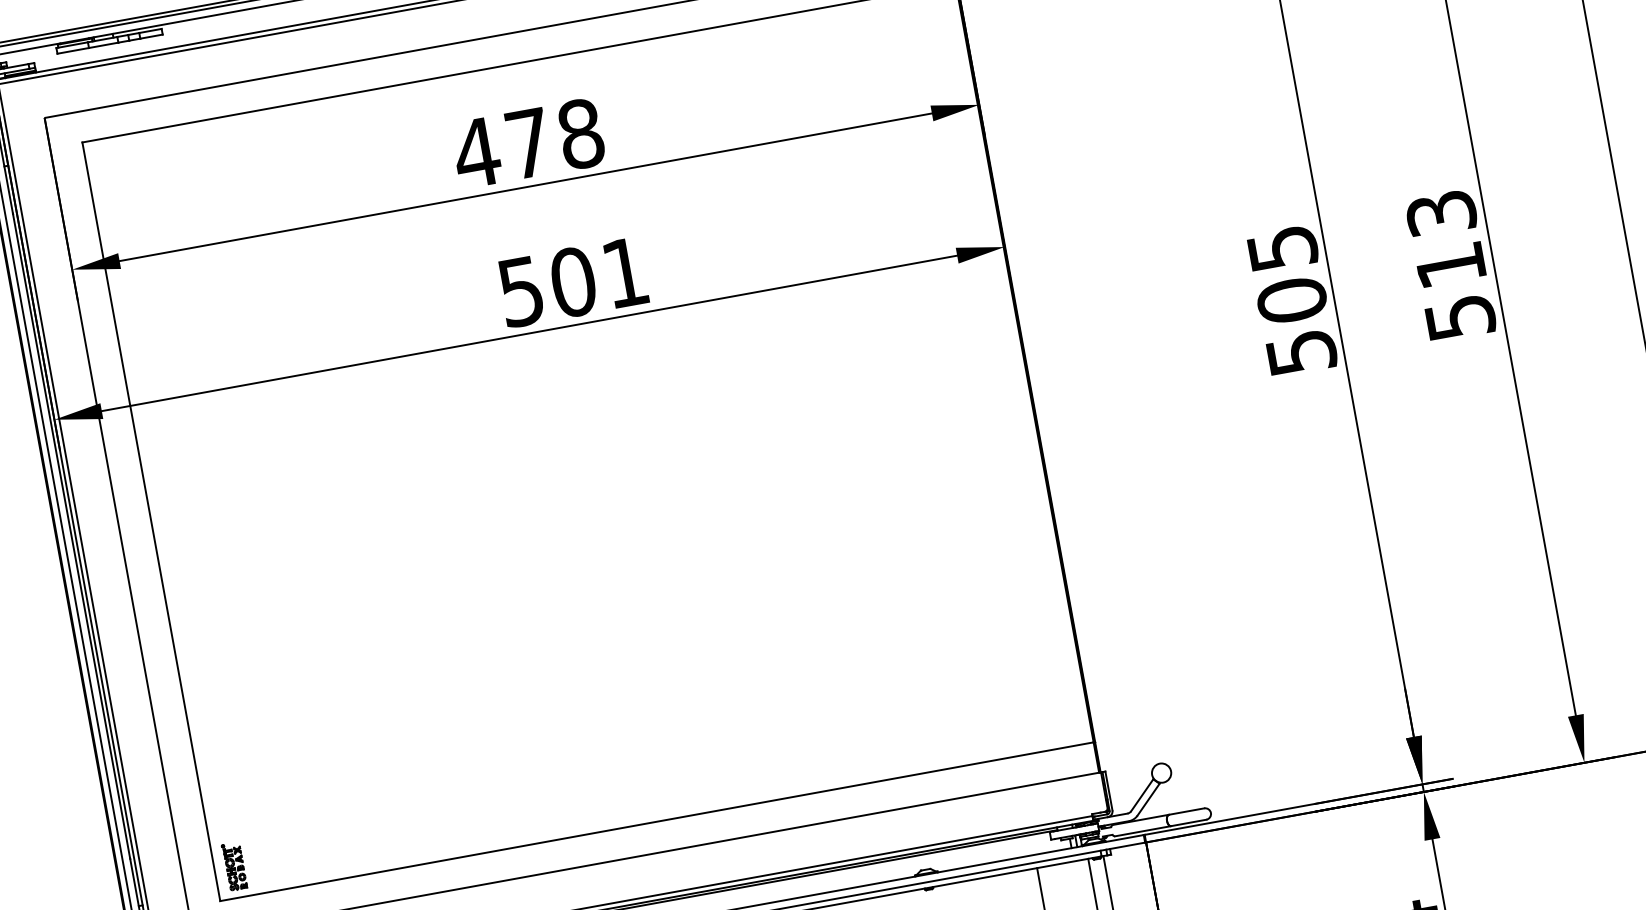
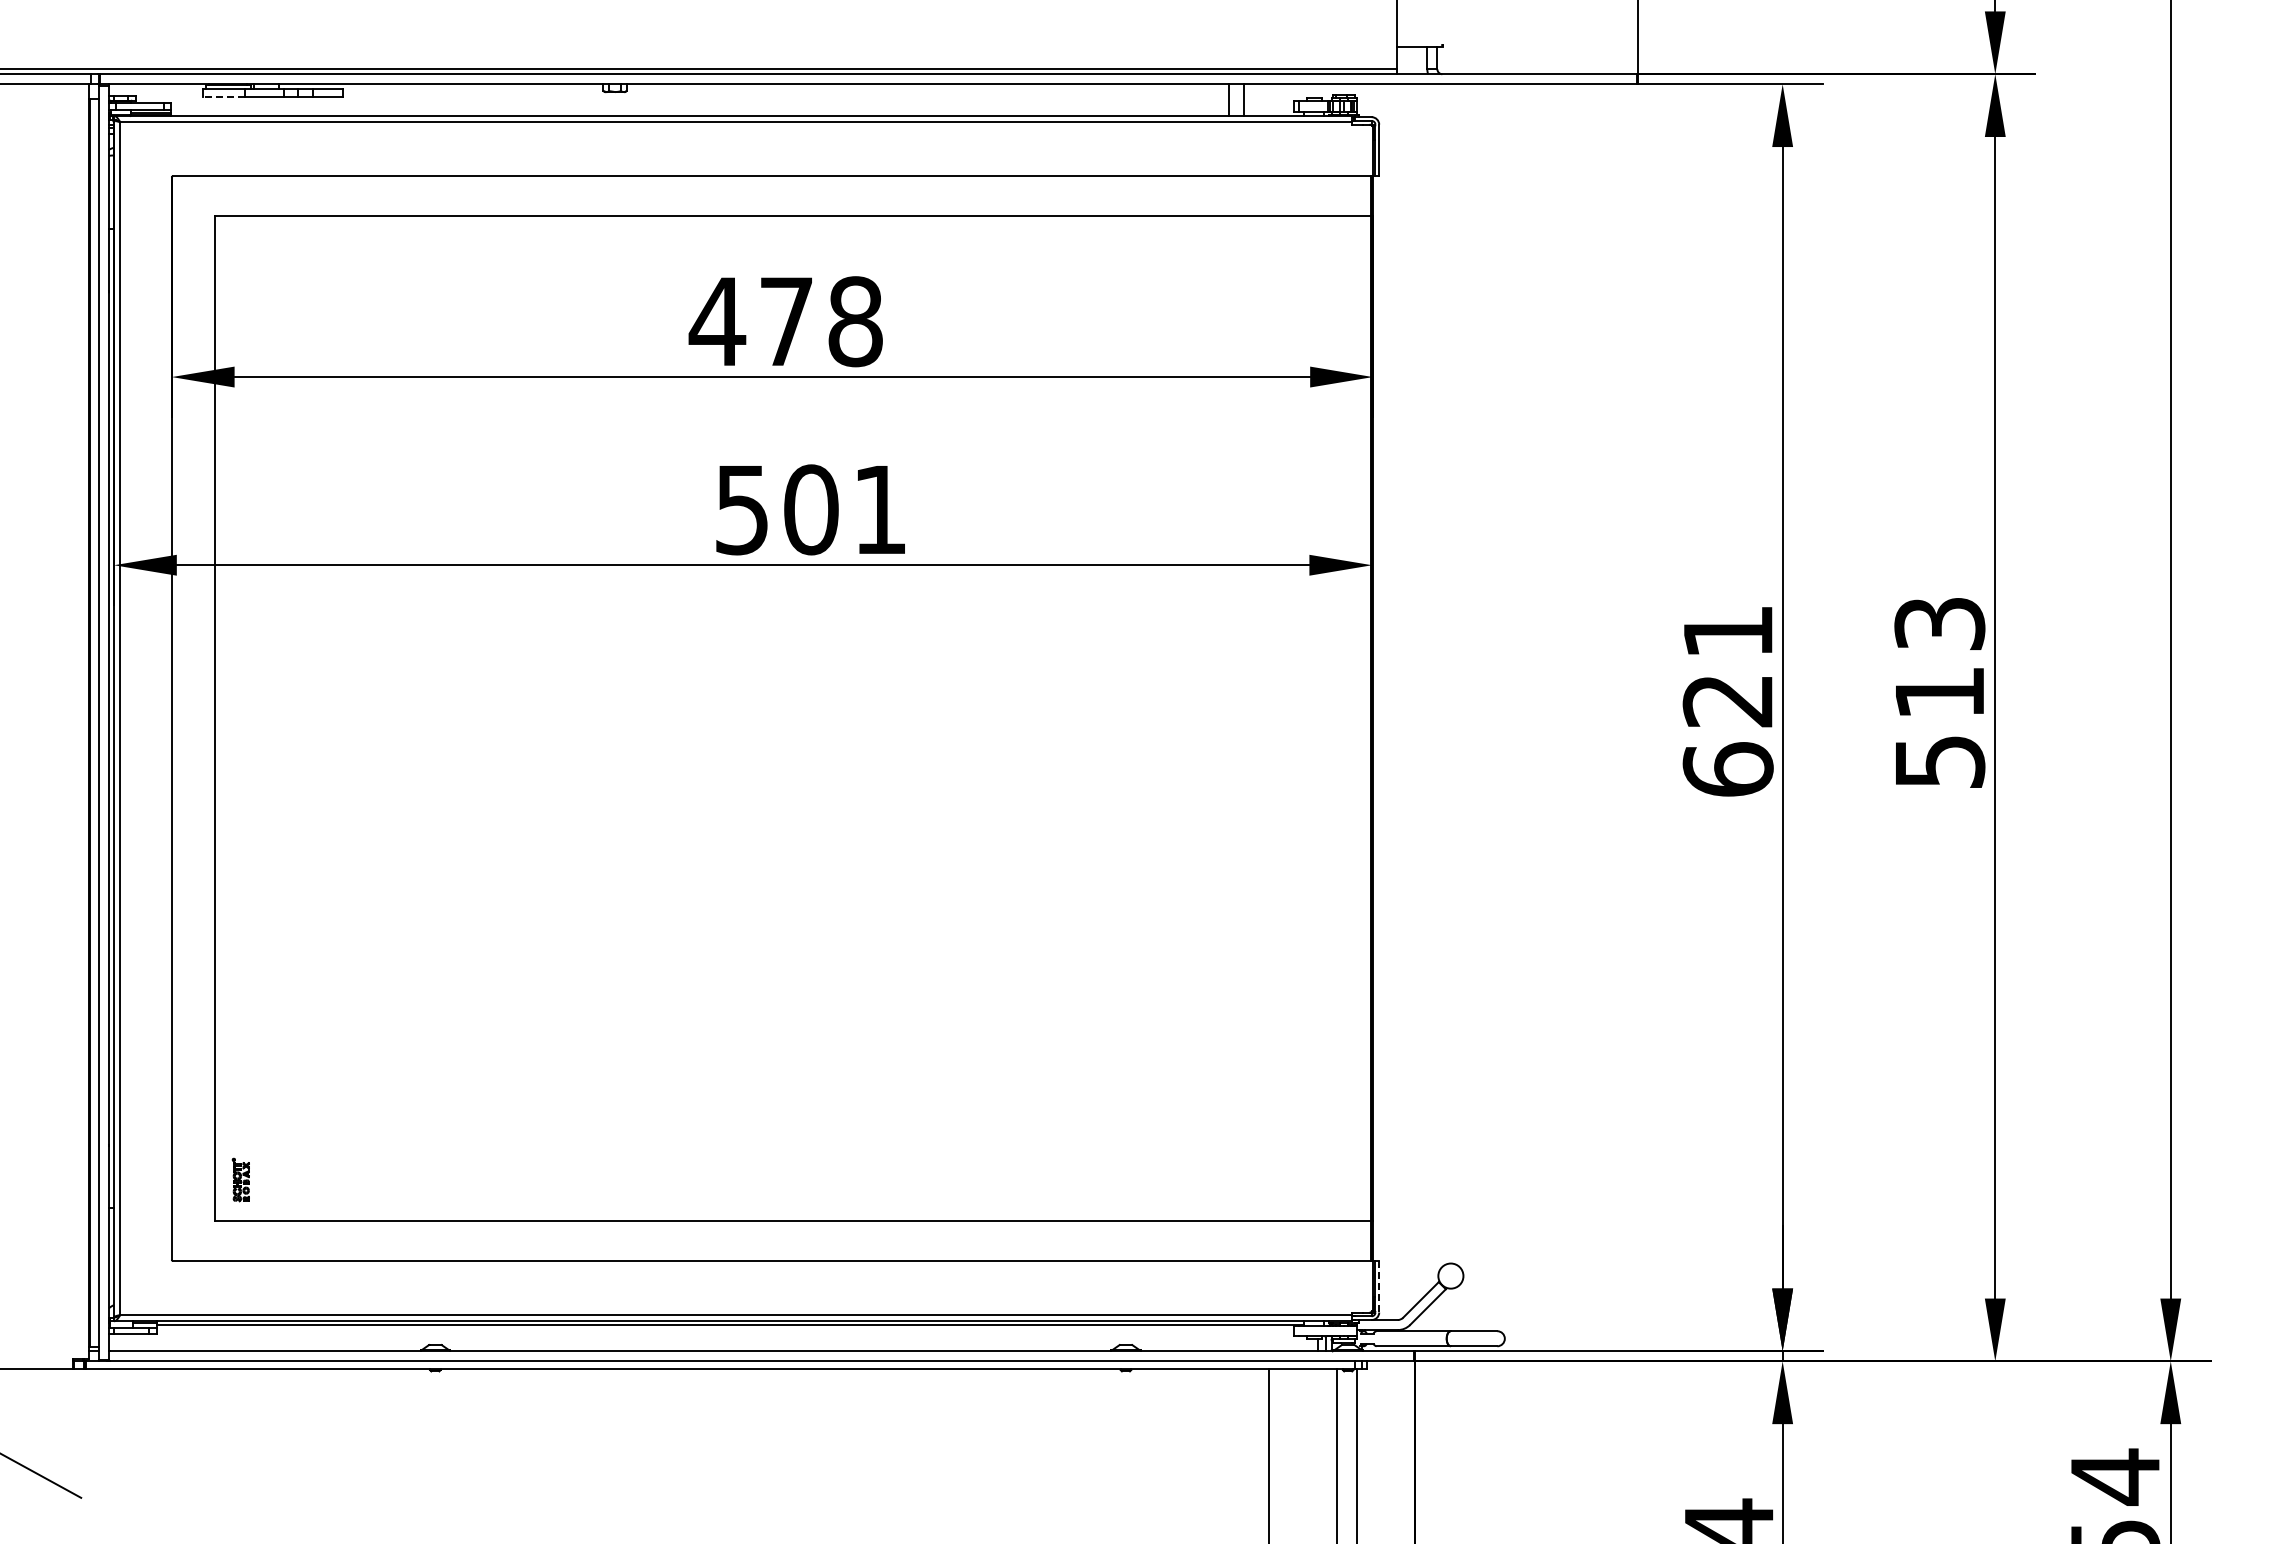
line: (73, 50) -> (224, 96), solid -> dashed
text: (1291, 301) -> (1727, 701), 505 -> 621
line: (1109, 790) -> (1379, 1286), solid -> dashed
part: (234, 866) -> (240, 1179), size x0.7

